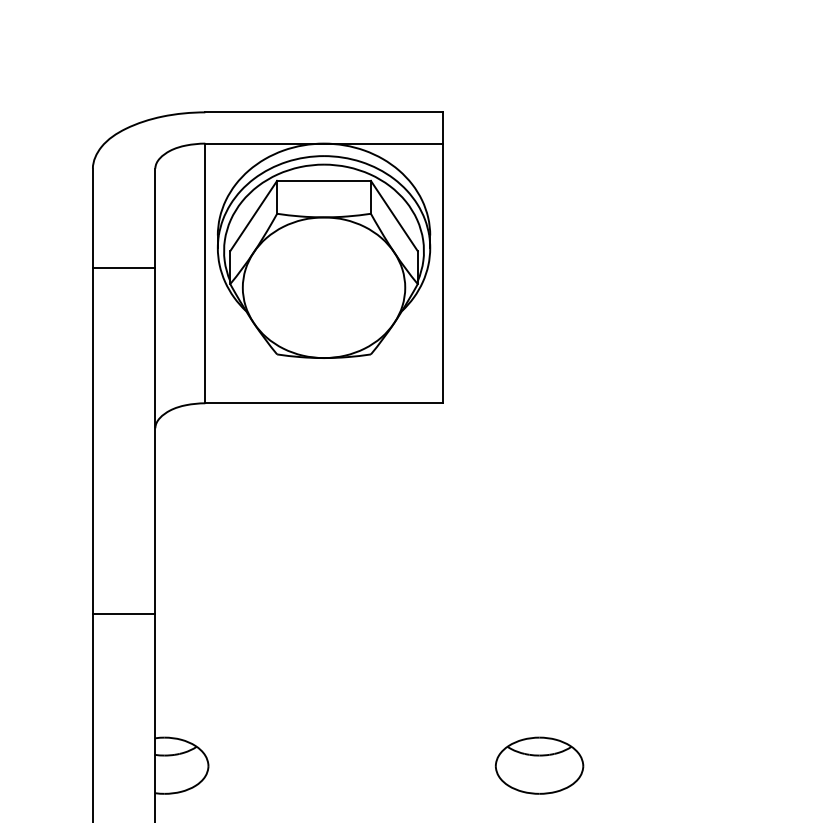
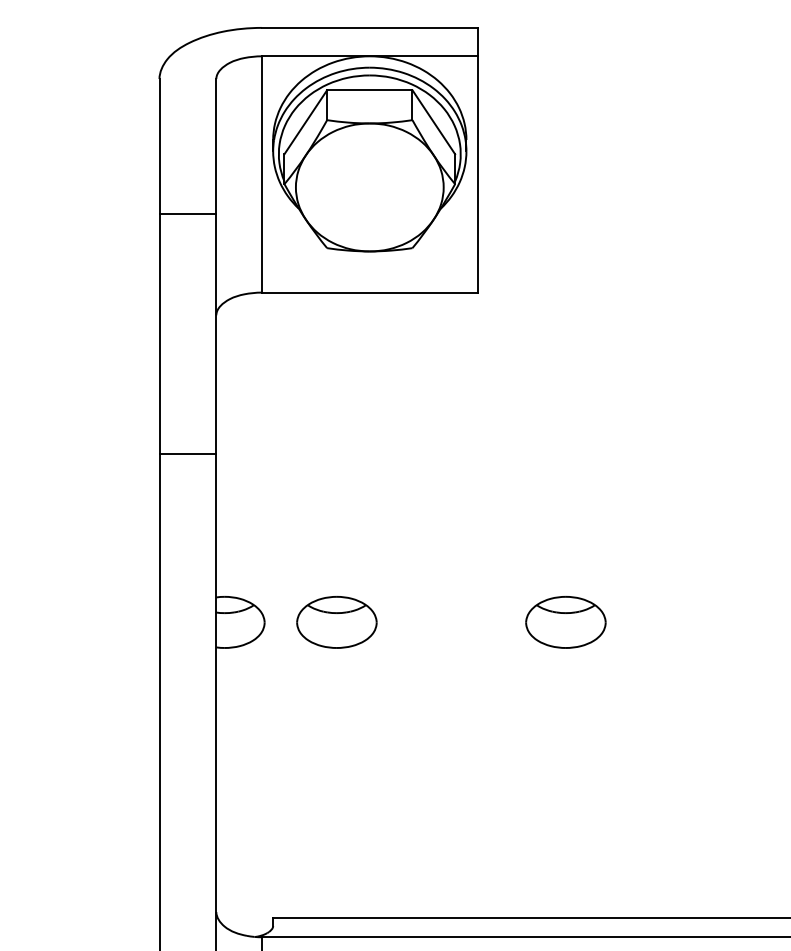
line: (123, 267) -> (187, 213), moved
line: (123, 614) -> (187, 454), moved
part: (287, 765) -> (336, 622), added

